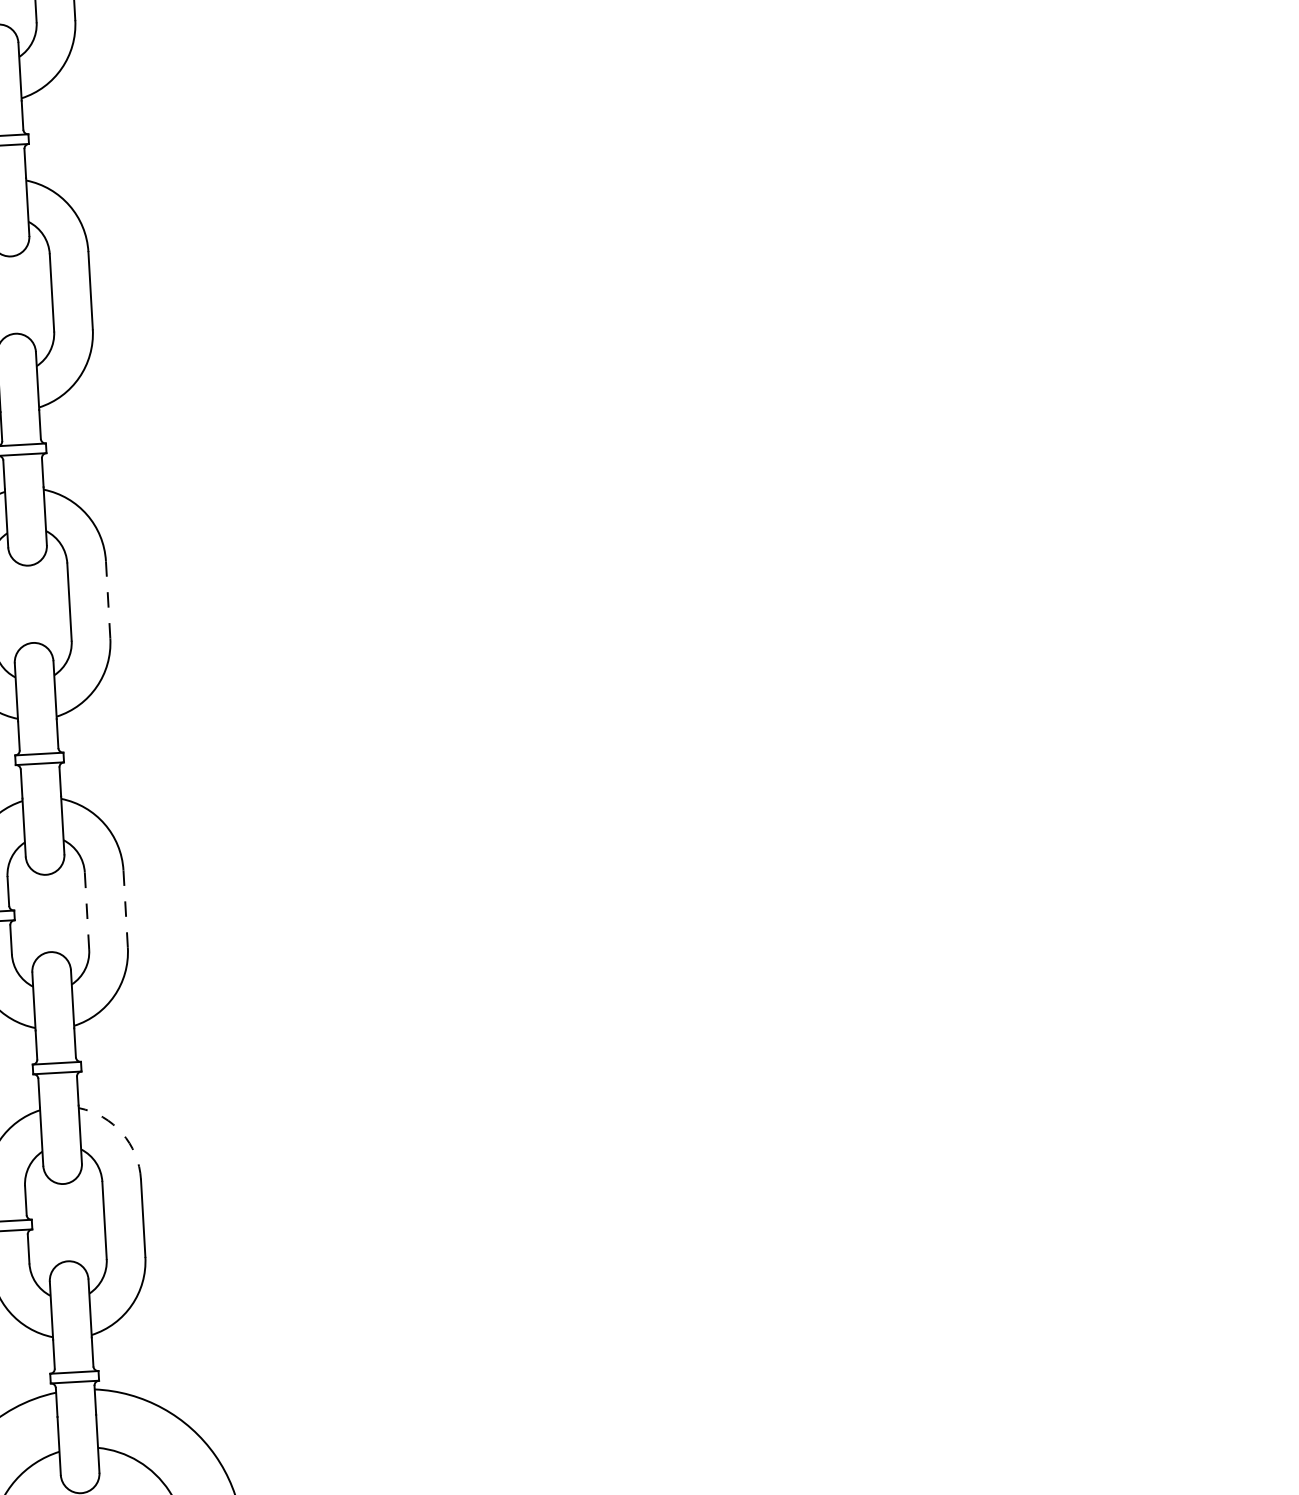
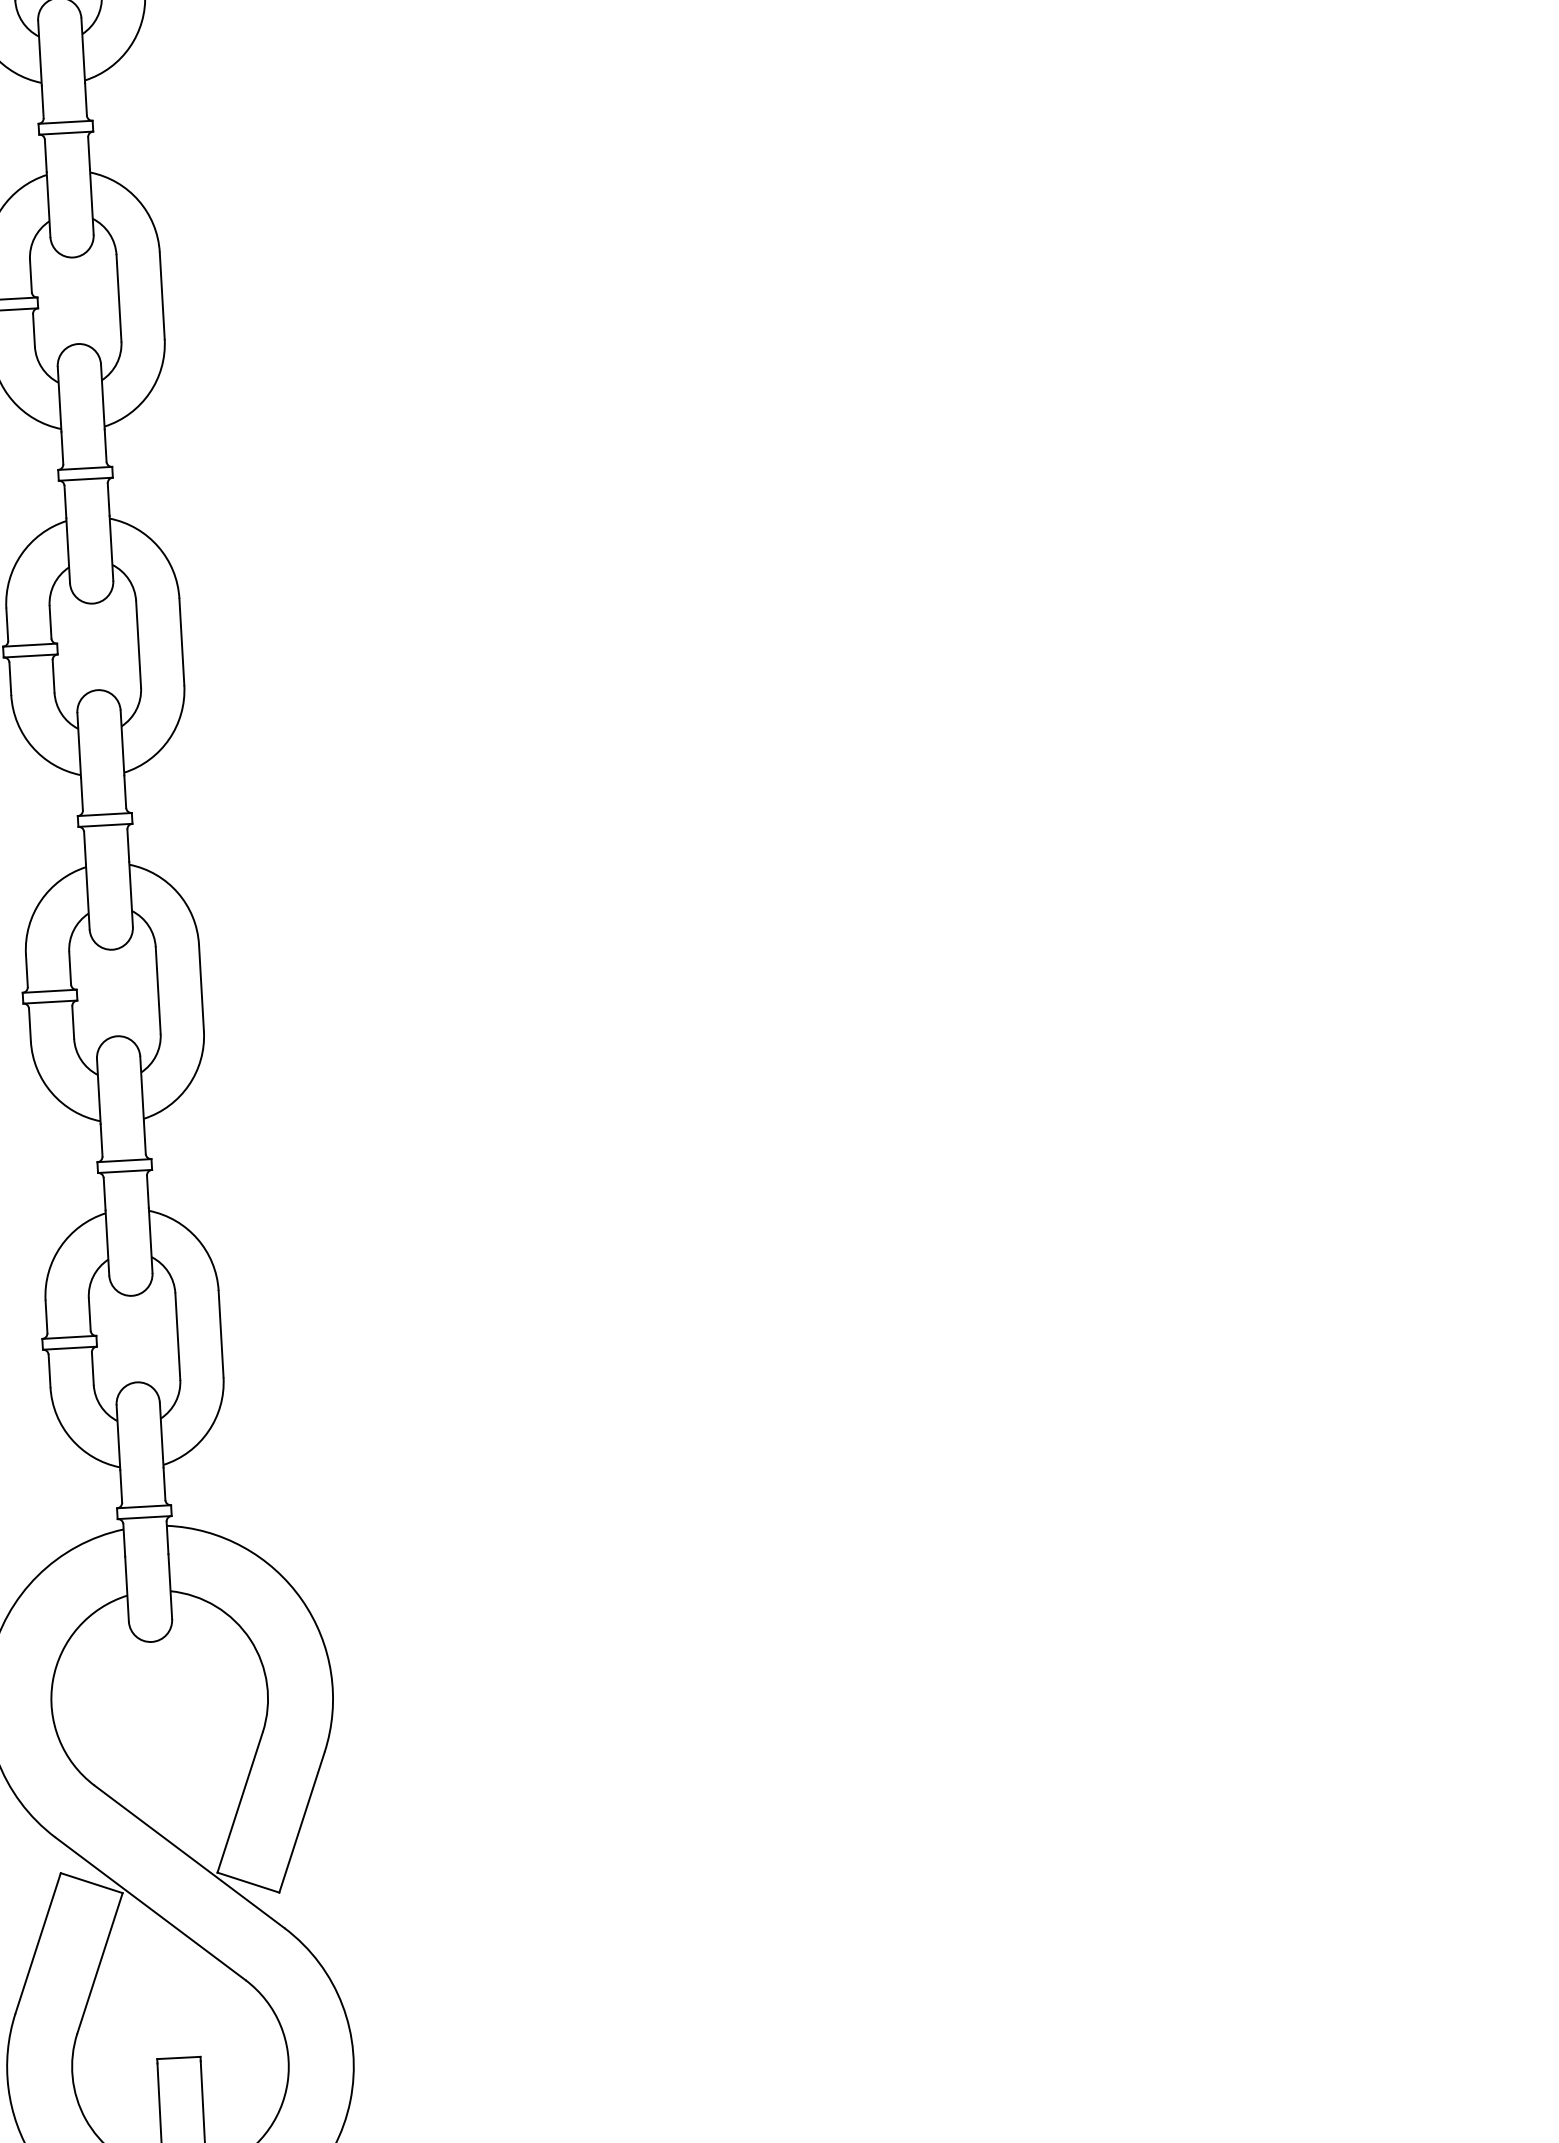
line: (107, 600) -> (181, 642), dashed -> solid
line: (125, 909) -> (201, 988), dashed -> solid
line: (87, 912) -> (158, 991), dashed -> solid
arc: (122, 1132) -> (197, 1238), dashed -> solid

